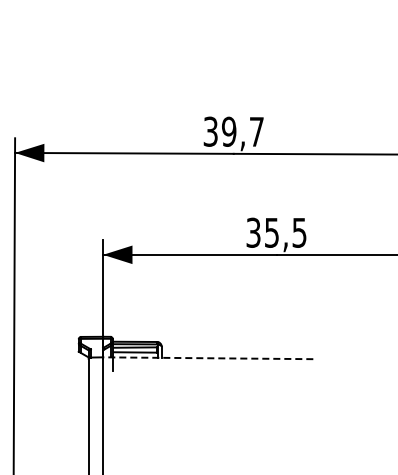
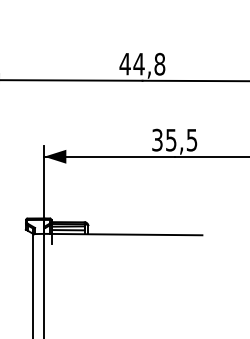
text: (233, 131) -> (142, 63), 39,7 -> 44,8
line: (207, 358) -> (122, 234), dashed -> solid

